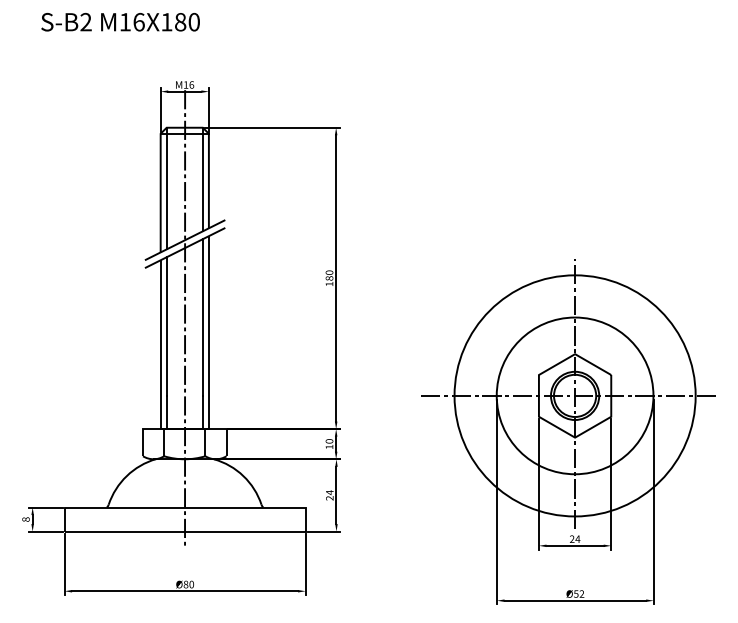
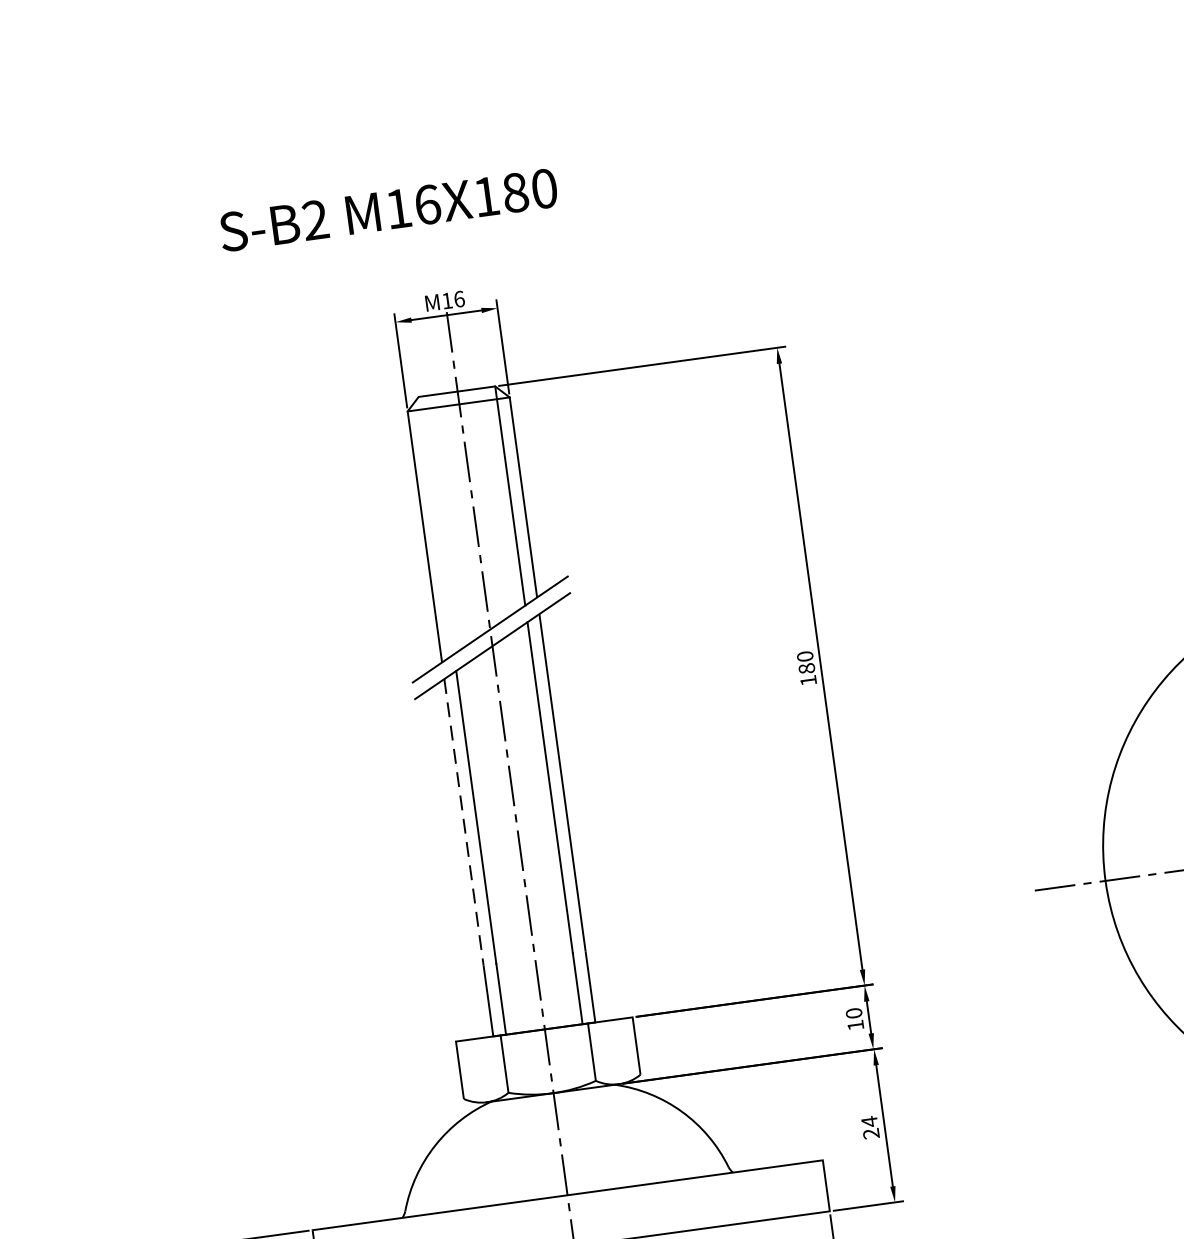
text: (120, 22) -> (388, 210), moved
line: (166, 188) -> (435, 525), removed
line: (160, 327) -> (463, 821), solid -> dashed

